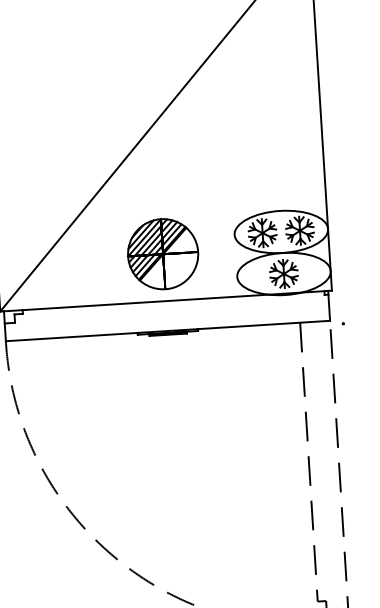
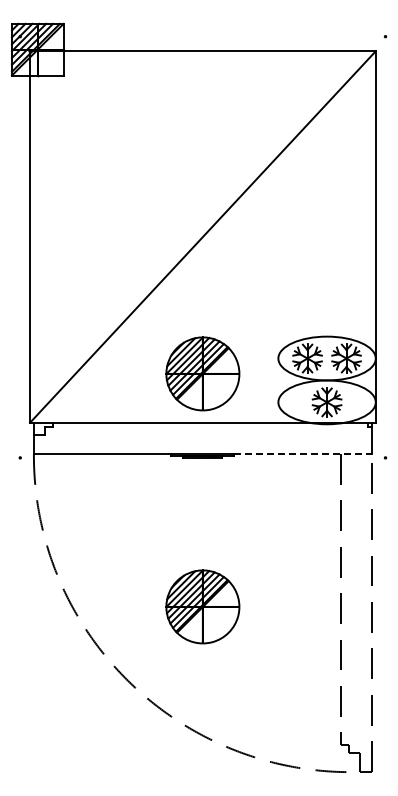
line: (264, 324) -> (303, 453), solid -> dashed
part: (176, 477) -> (202, 606), added

